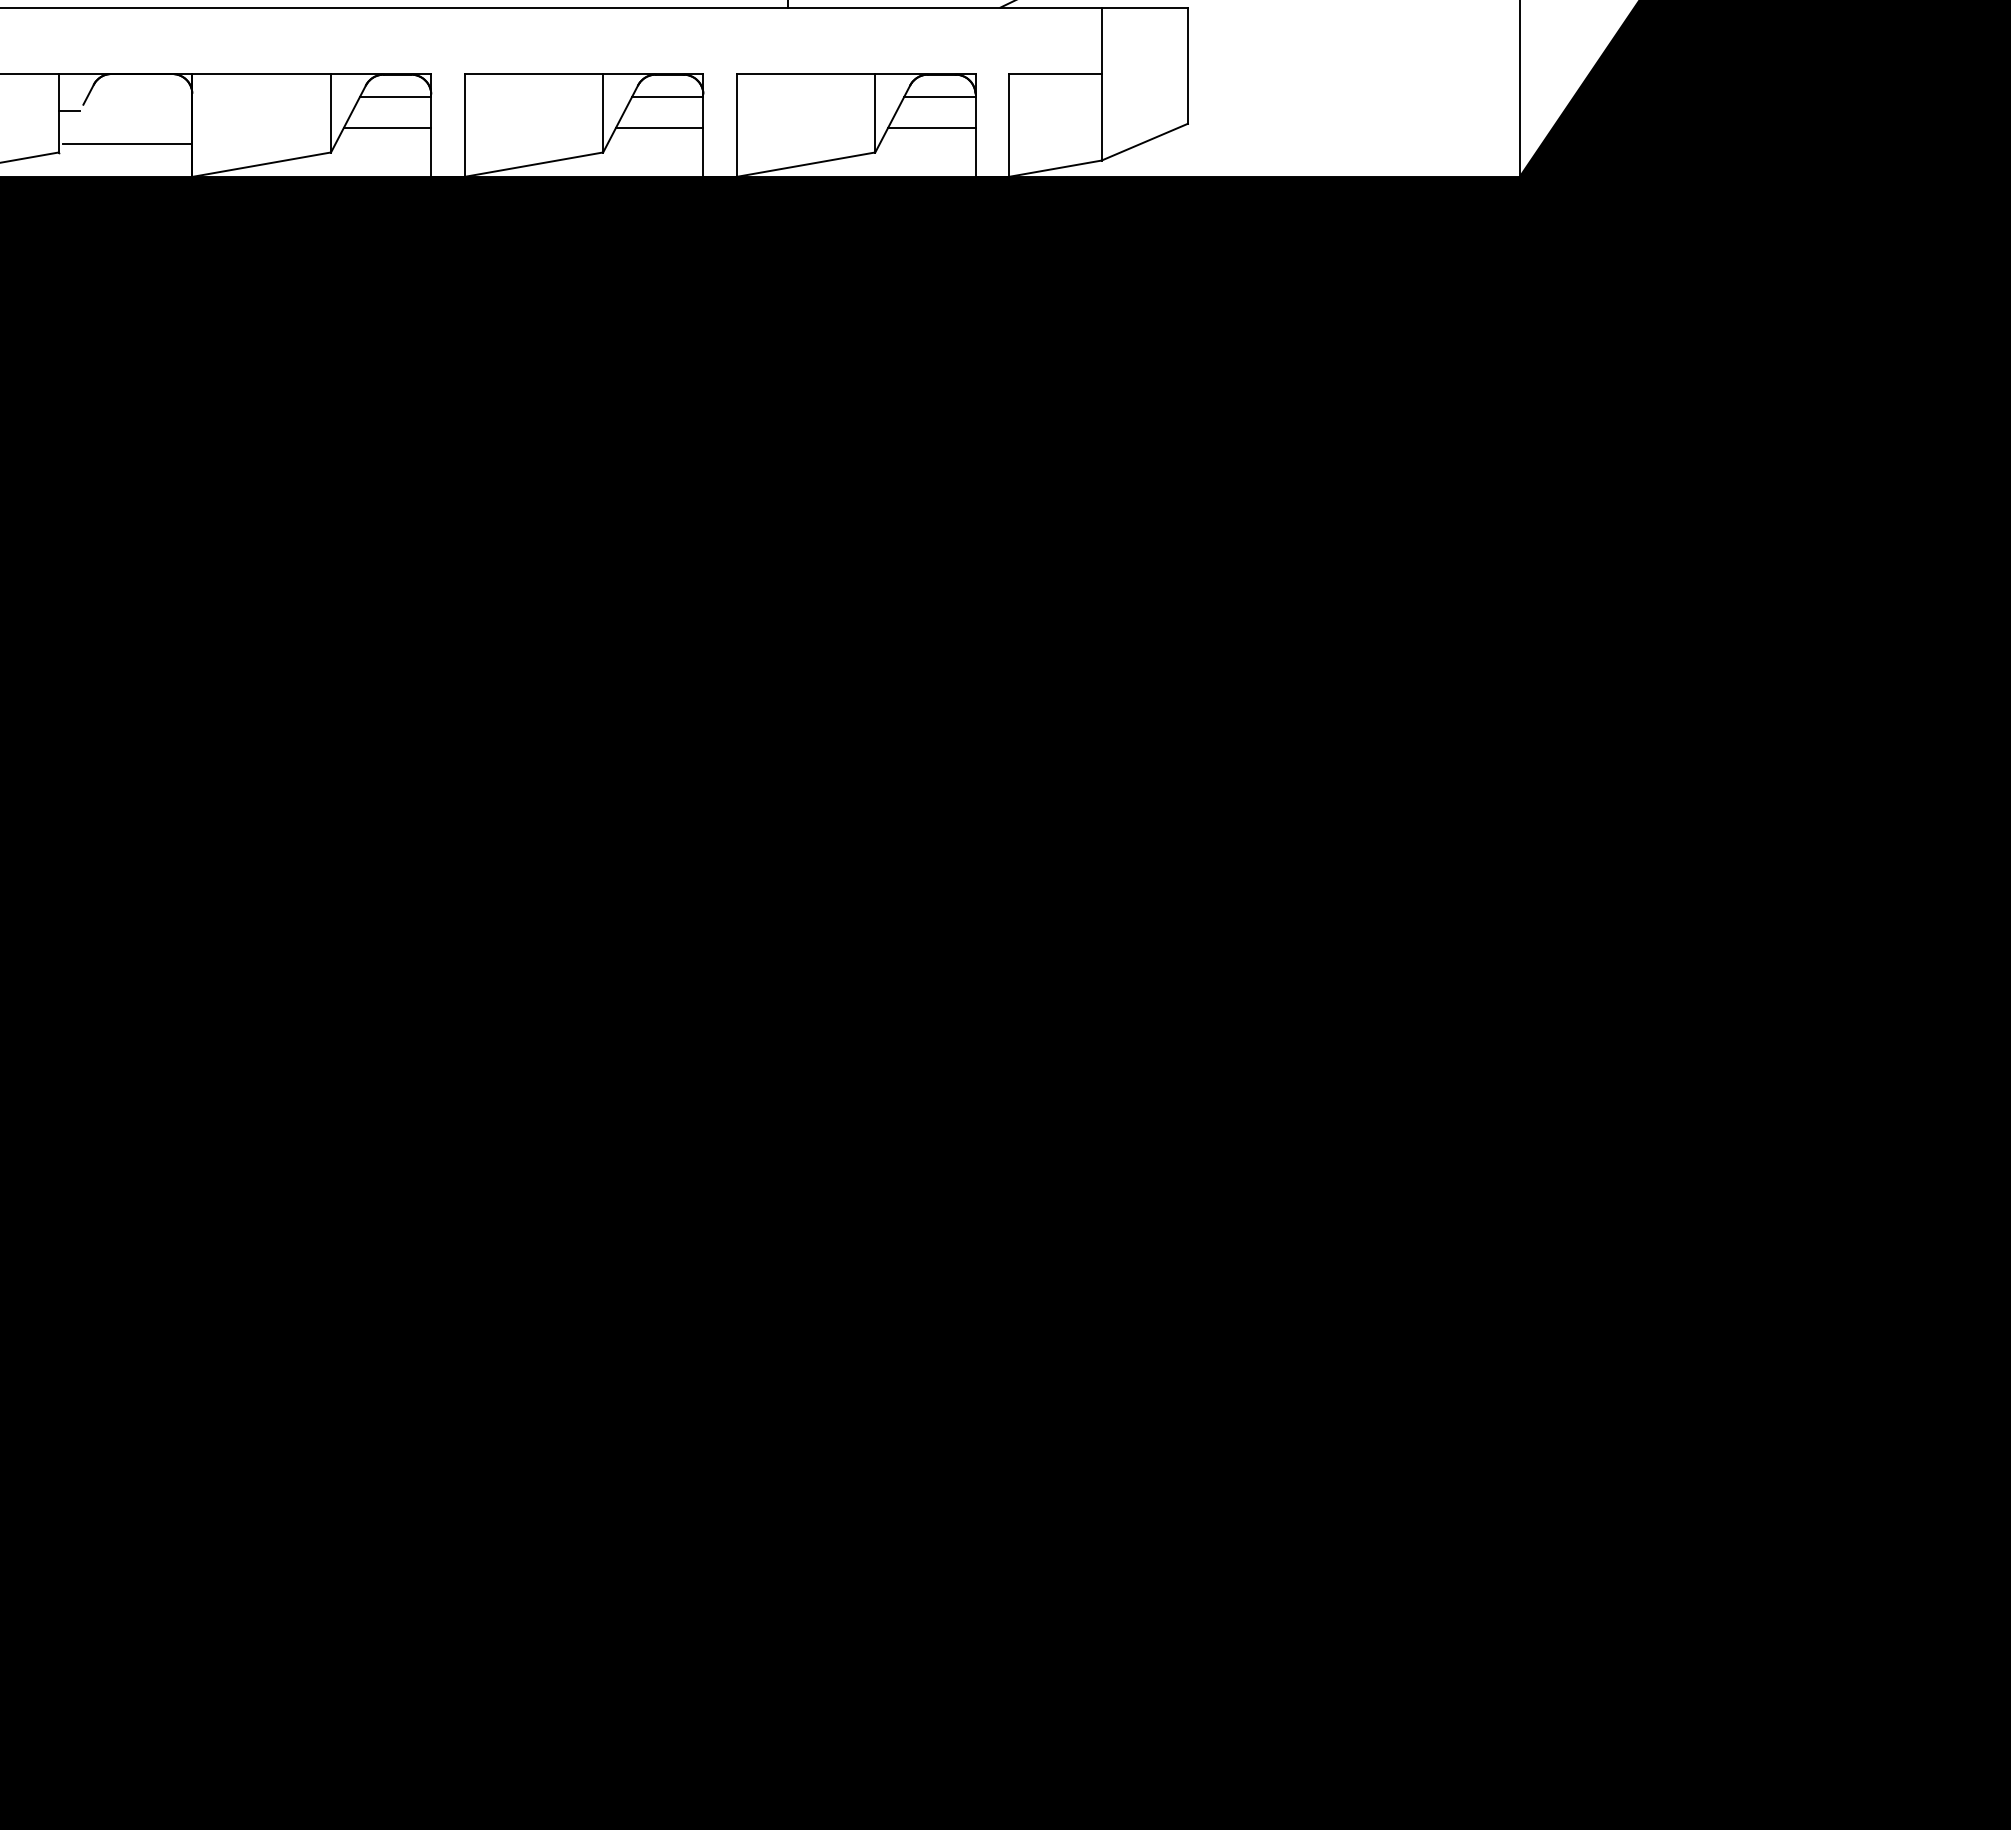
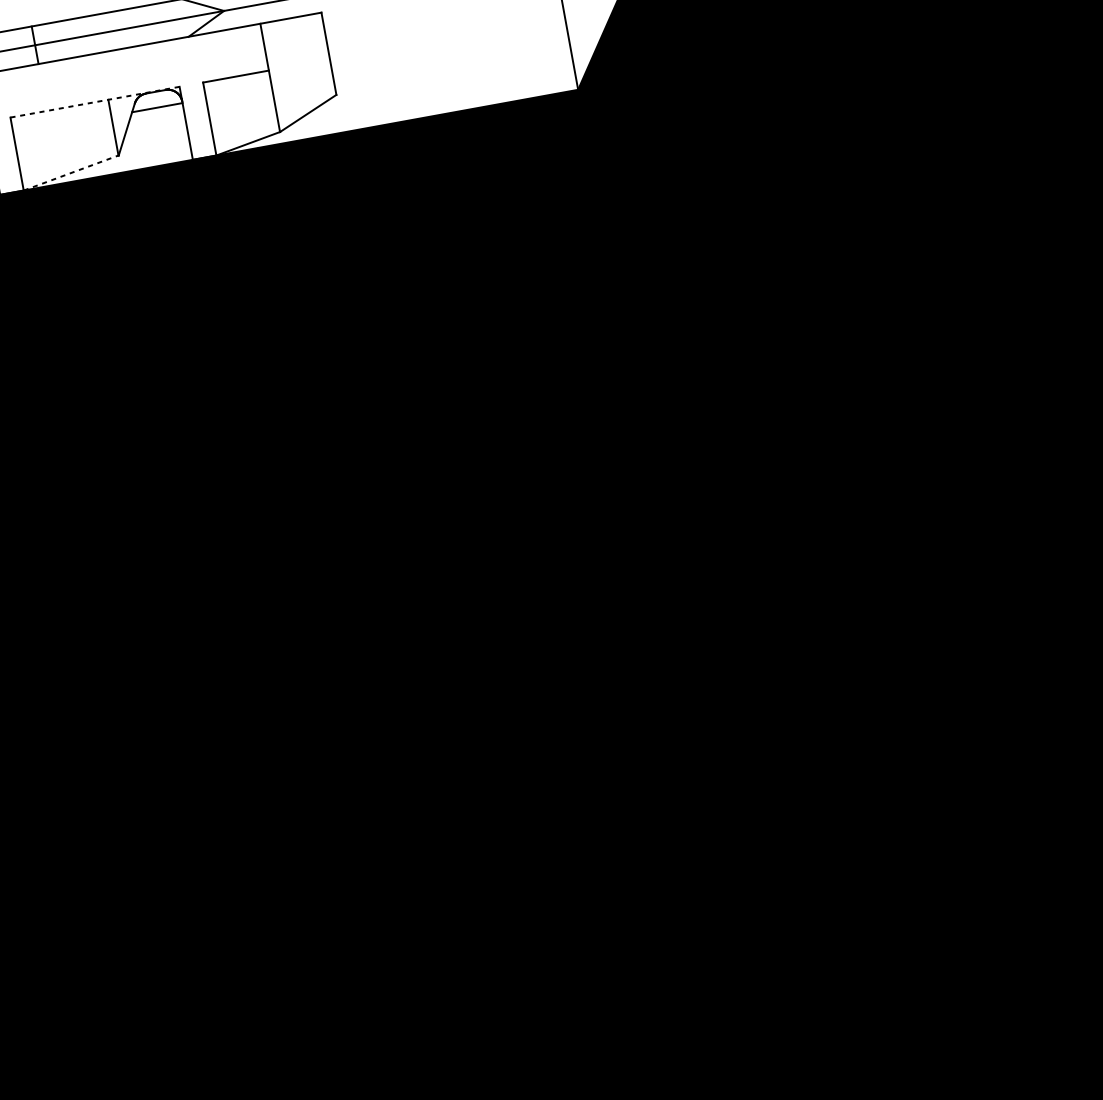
line: (855, 73) -> (94, 102), solid -> dashed
line: (931, 127) -> (155, 130), removed
line: (806, 164) -> (71, 172), solid -> dashed

